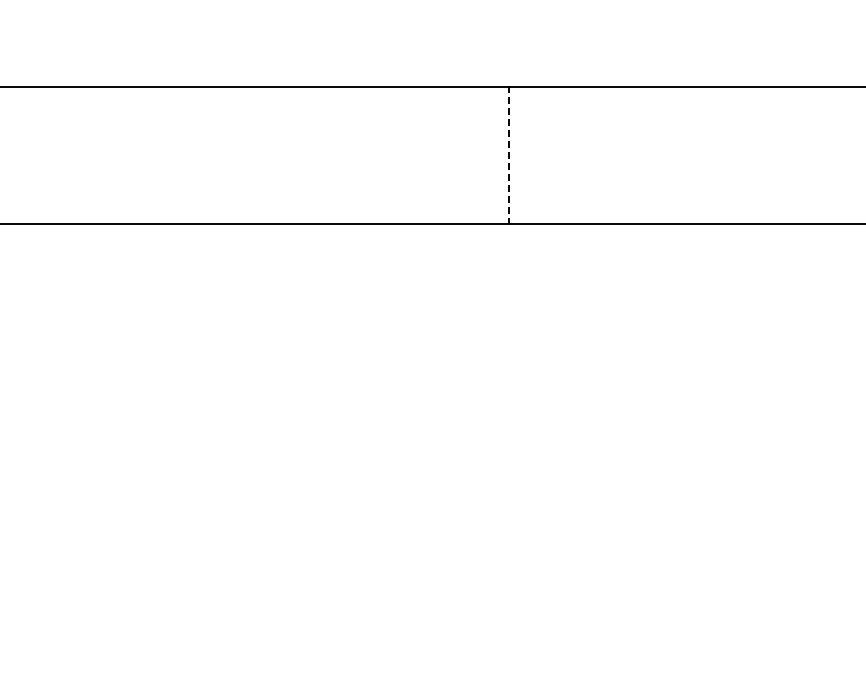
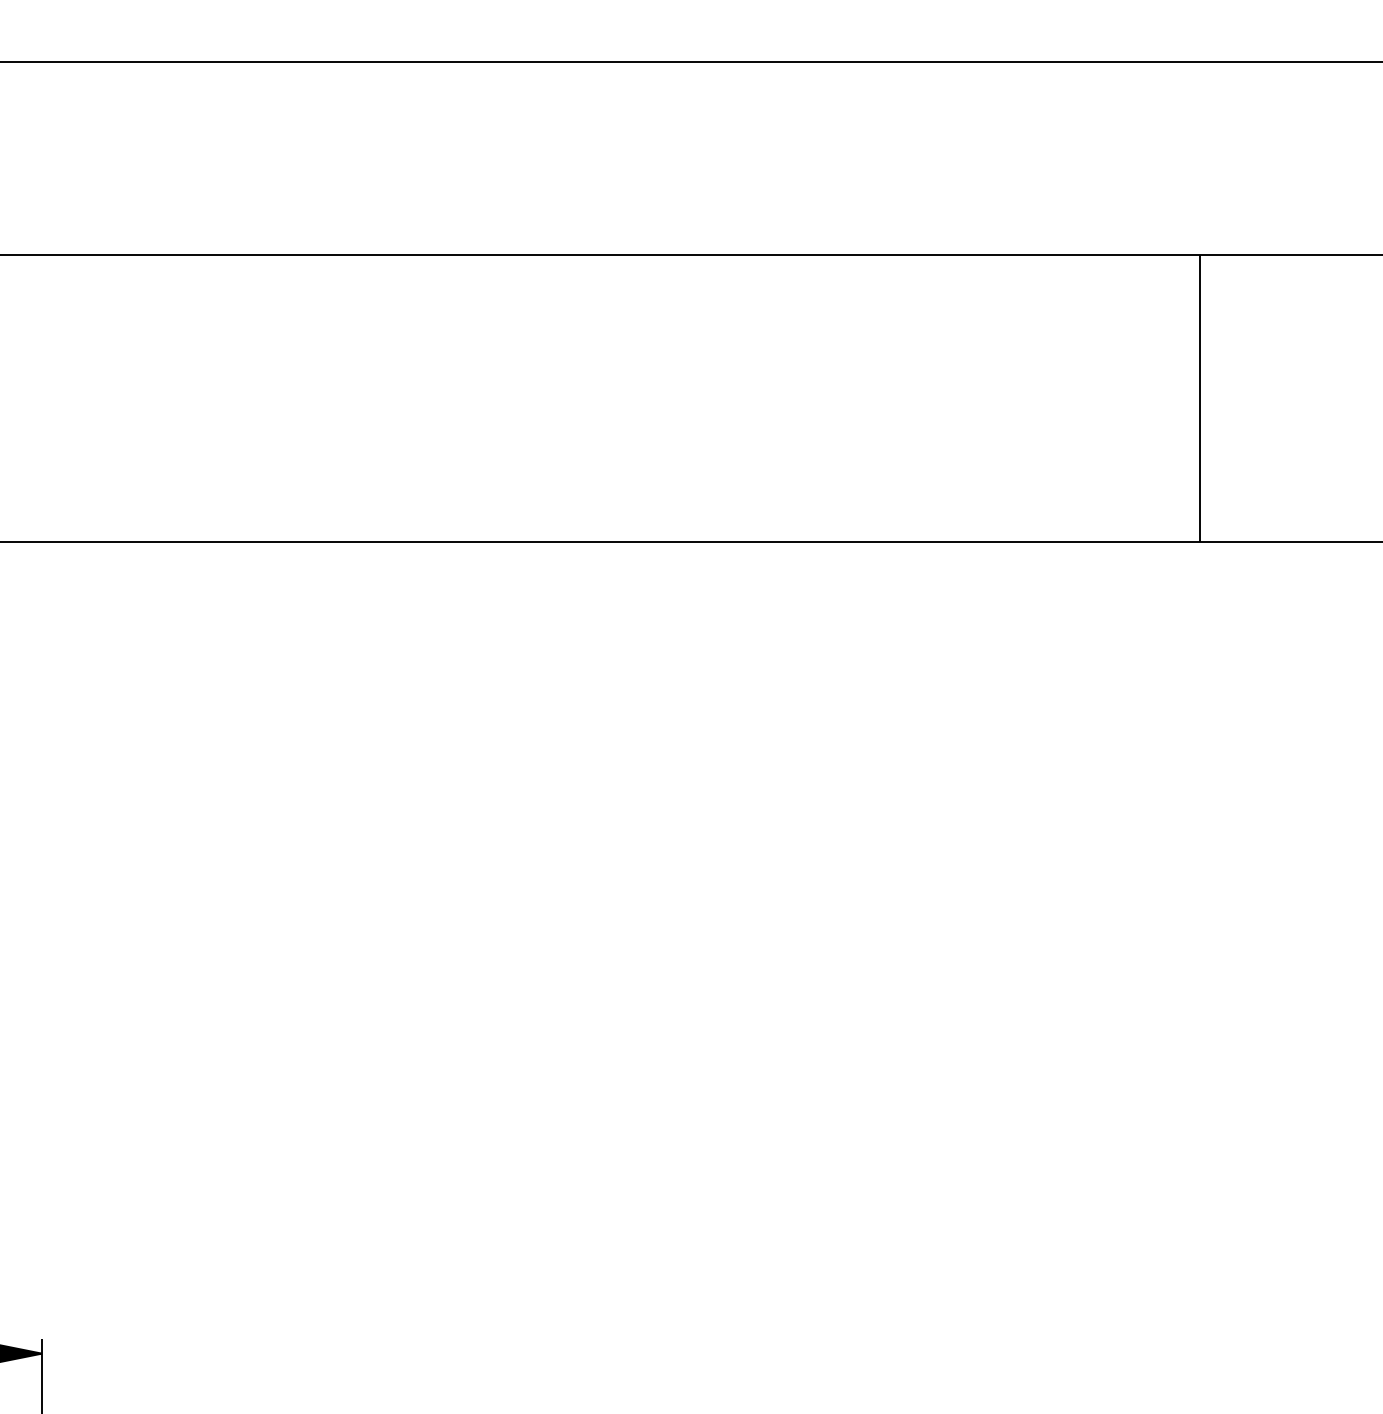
line: (508, 155) -> (1198, 398), dashed -> solid

